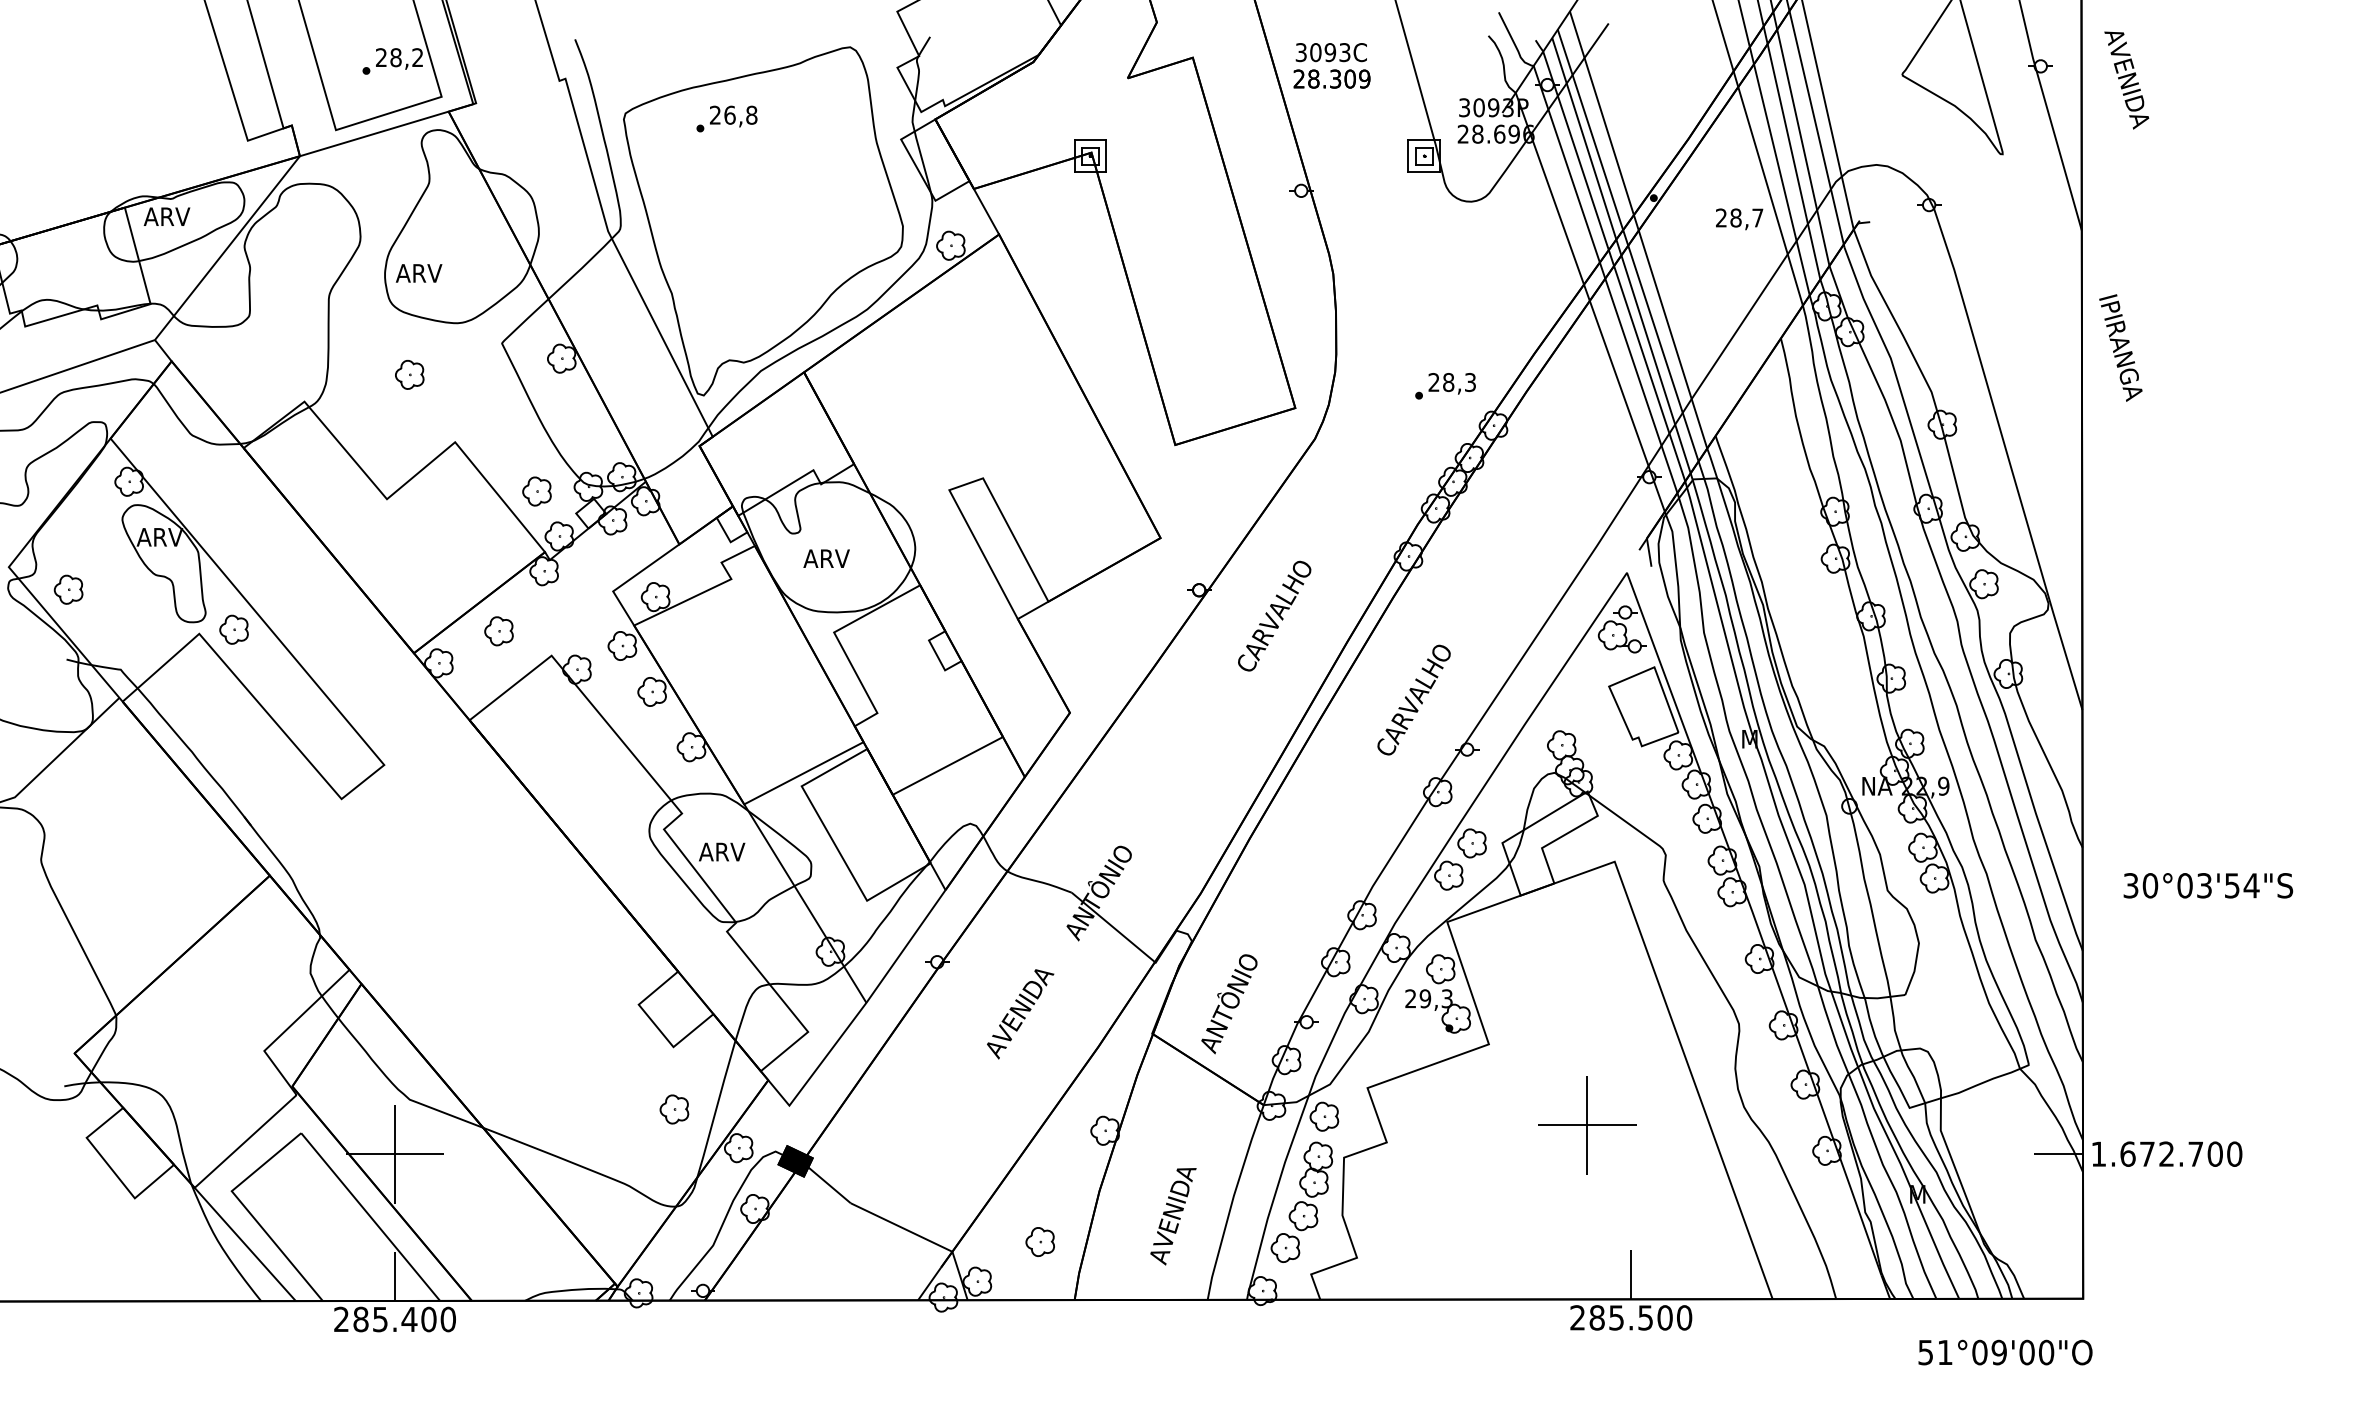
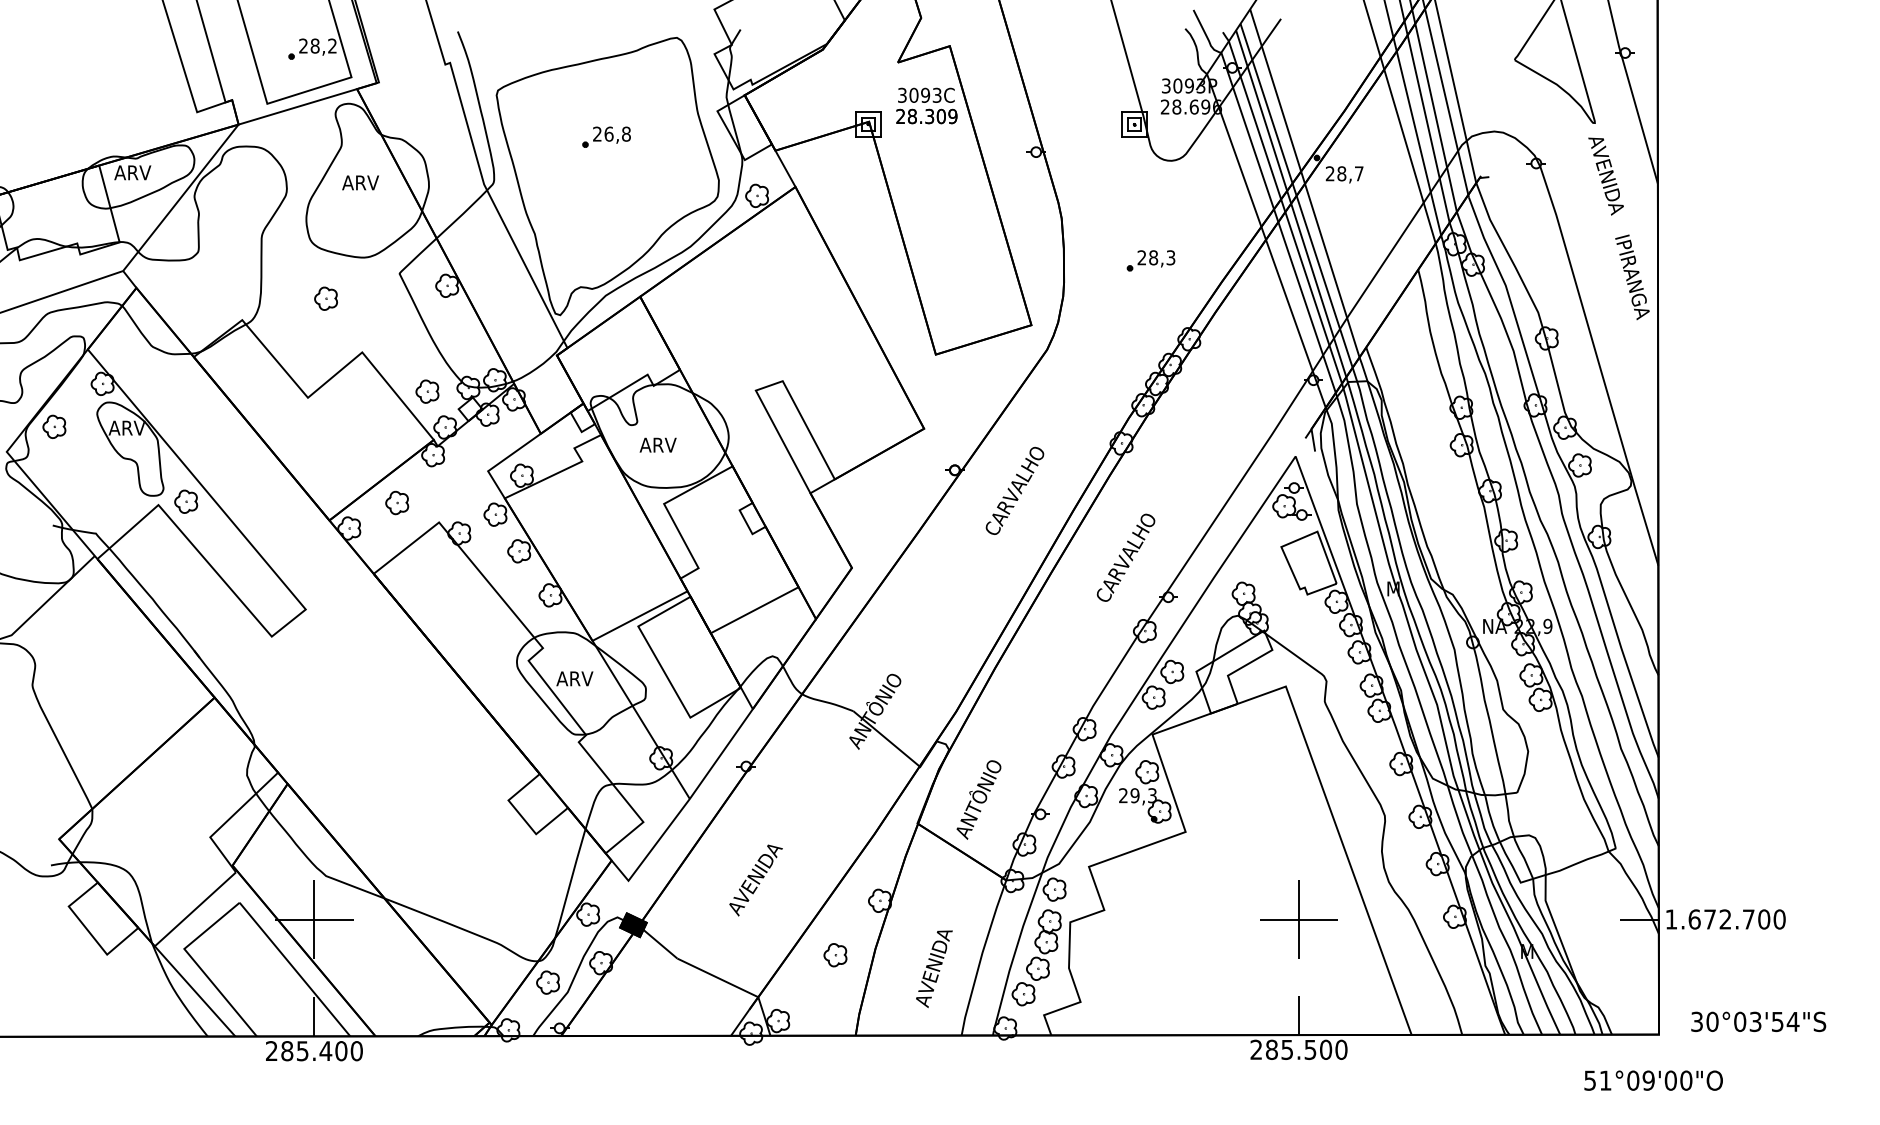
text: (1331, 65) -> (926, 105), moved
text: (2126, 80) -> (1605, 176), moved
part: (726, 118) -> (606, 136), moved
text: (1739, 219) -> (1344, 175), moved
text: (418, 273) -> (360, 182), moved
text: (2120, 347) -> (1632, 276), moved
part: (1445, 386) -> (1151, 261), moved
part: (68, 589) -> (54, 426), moved
text: (2208, 885) -> (1758, 1021), moved
text: (1020, 1014) -> (756, 880), moved
part: (674, 1109) -> (548, 982), moved
part: (1587, 1125) -> (1299, 919), moved
part: (1039, 1241) -> (834, 954), moved
text: (2005, 1352) -> (1653, 1080), moved

